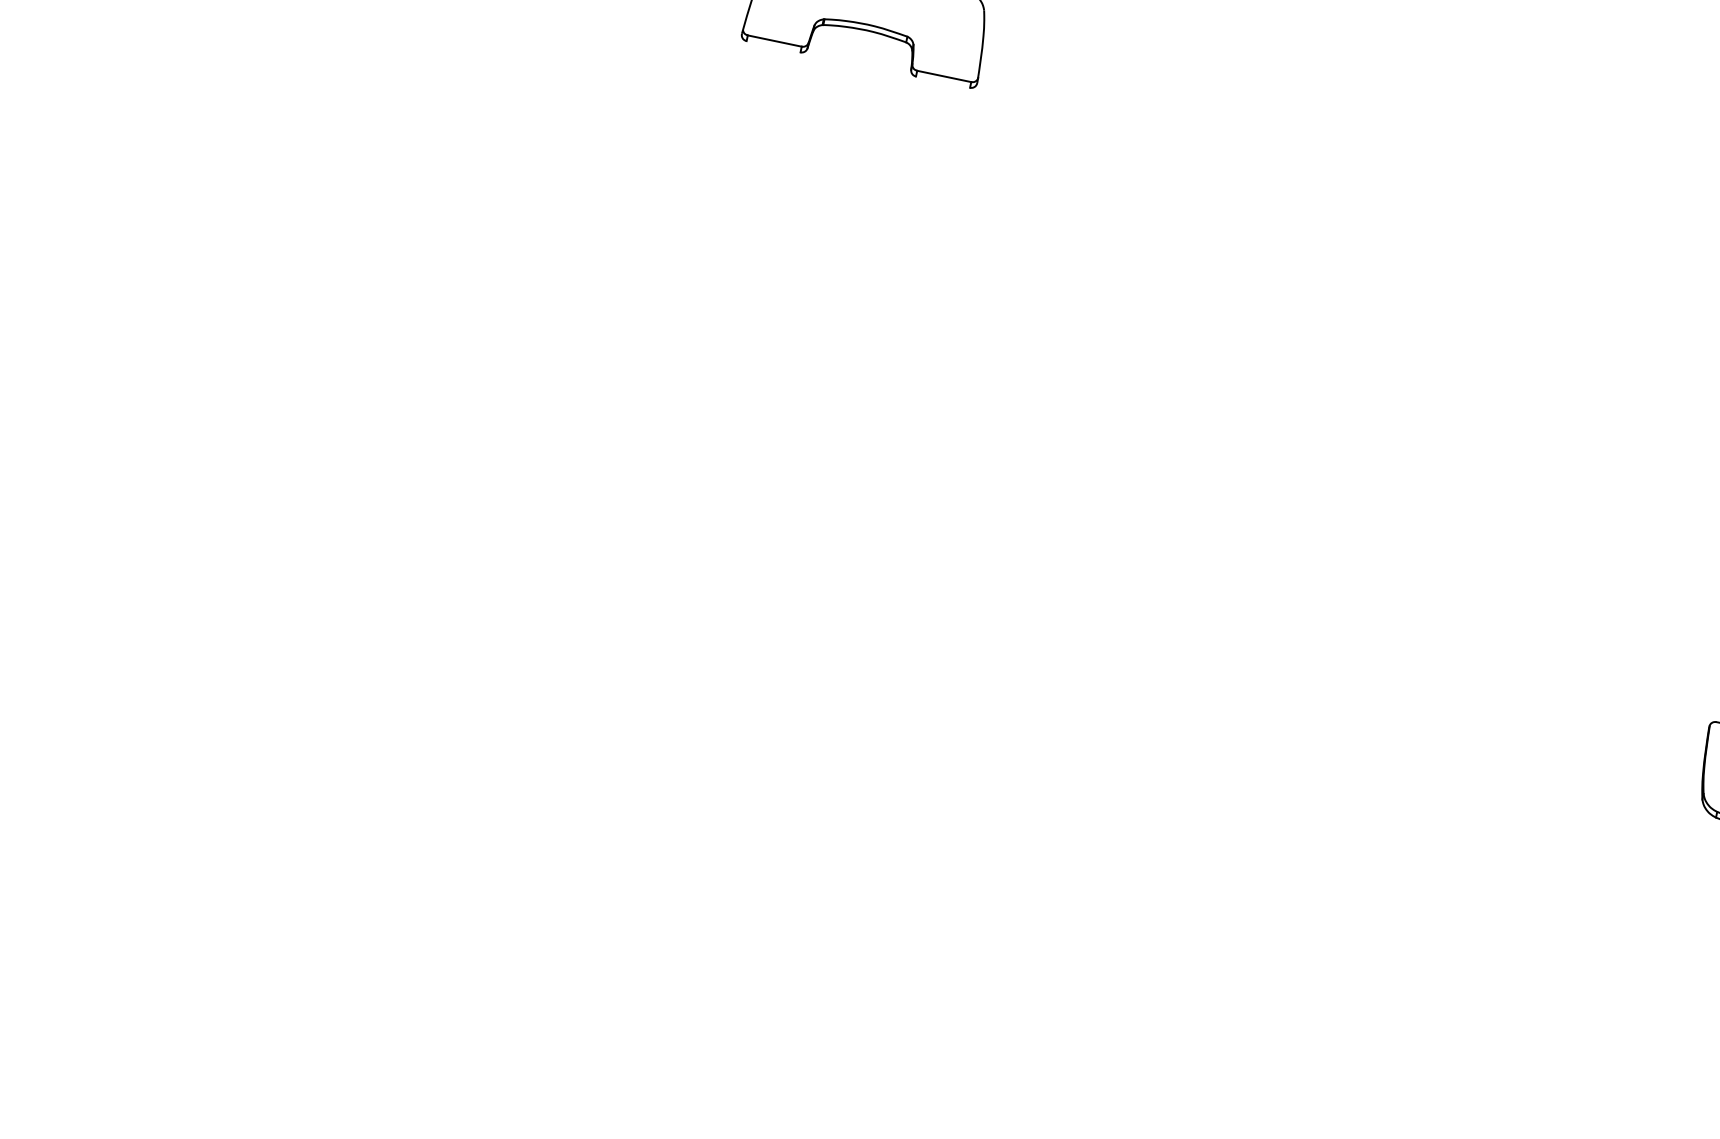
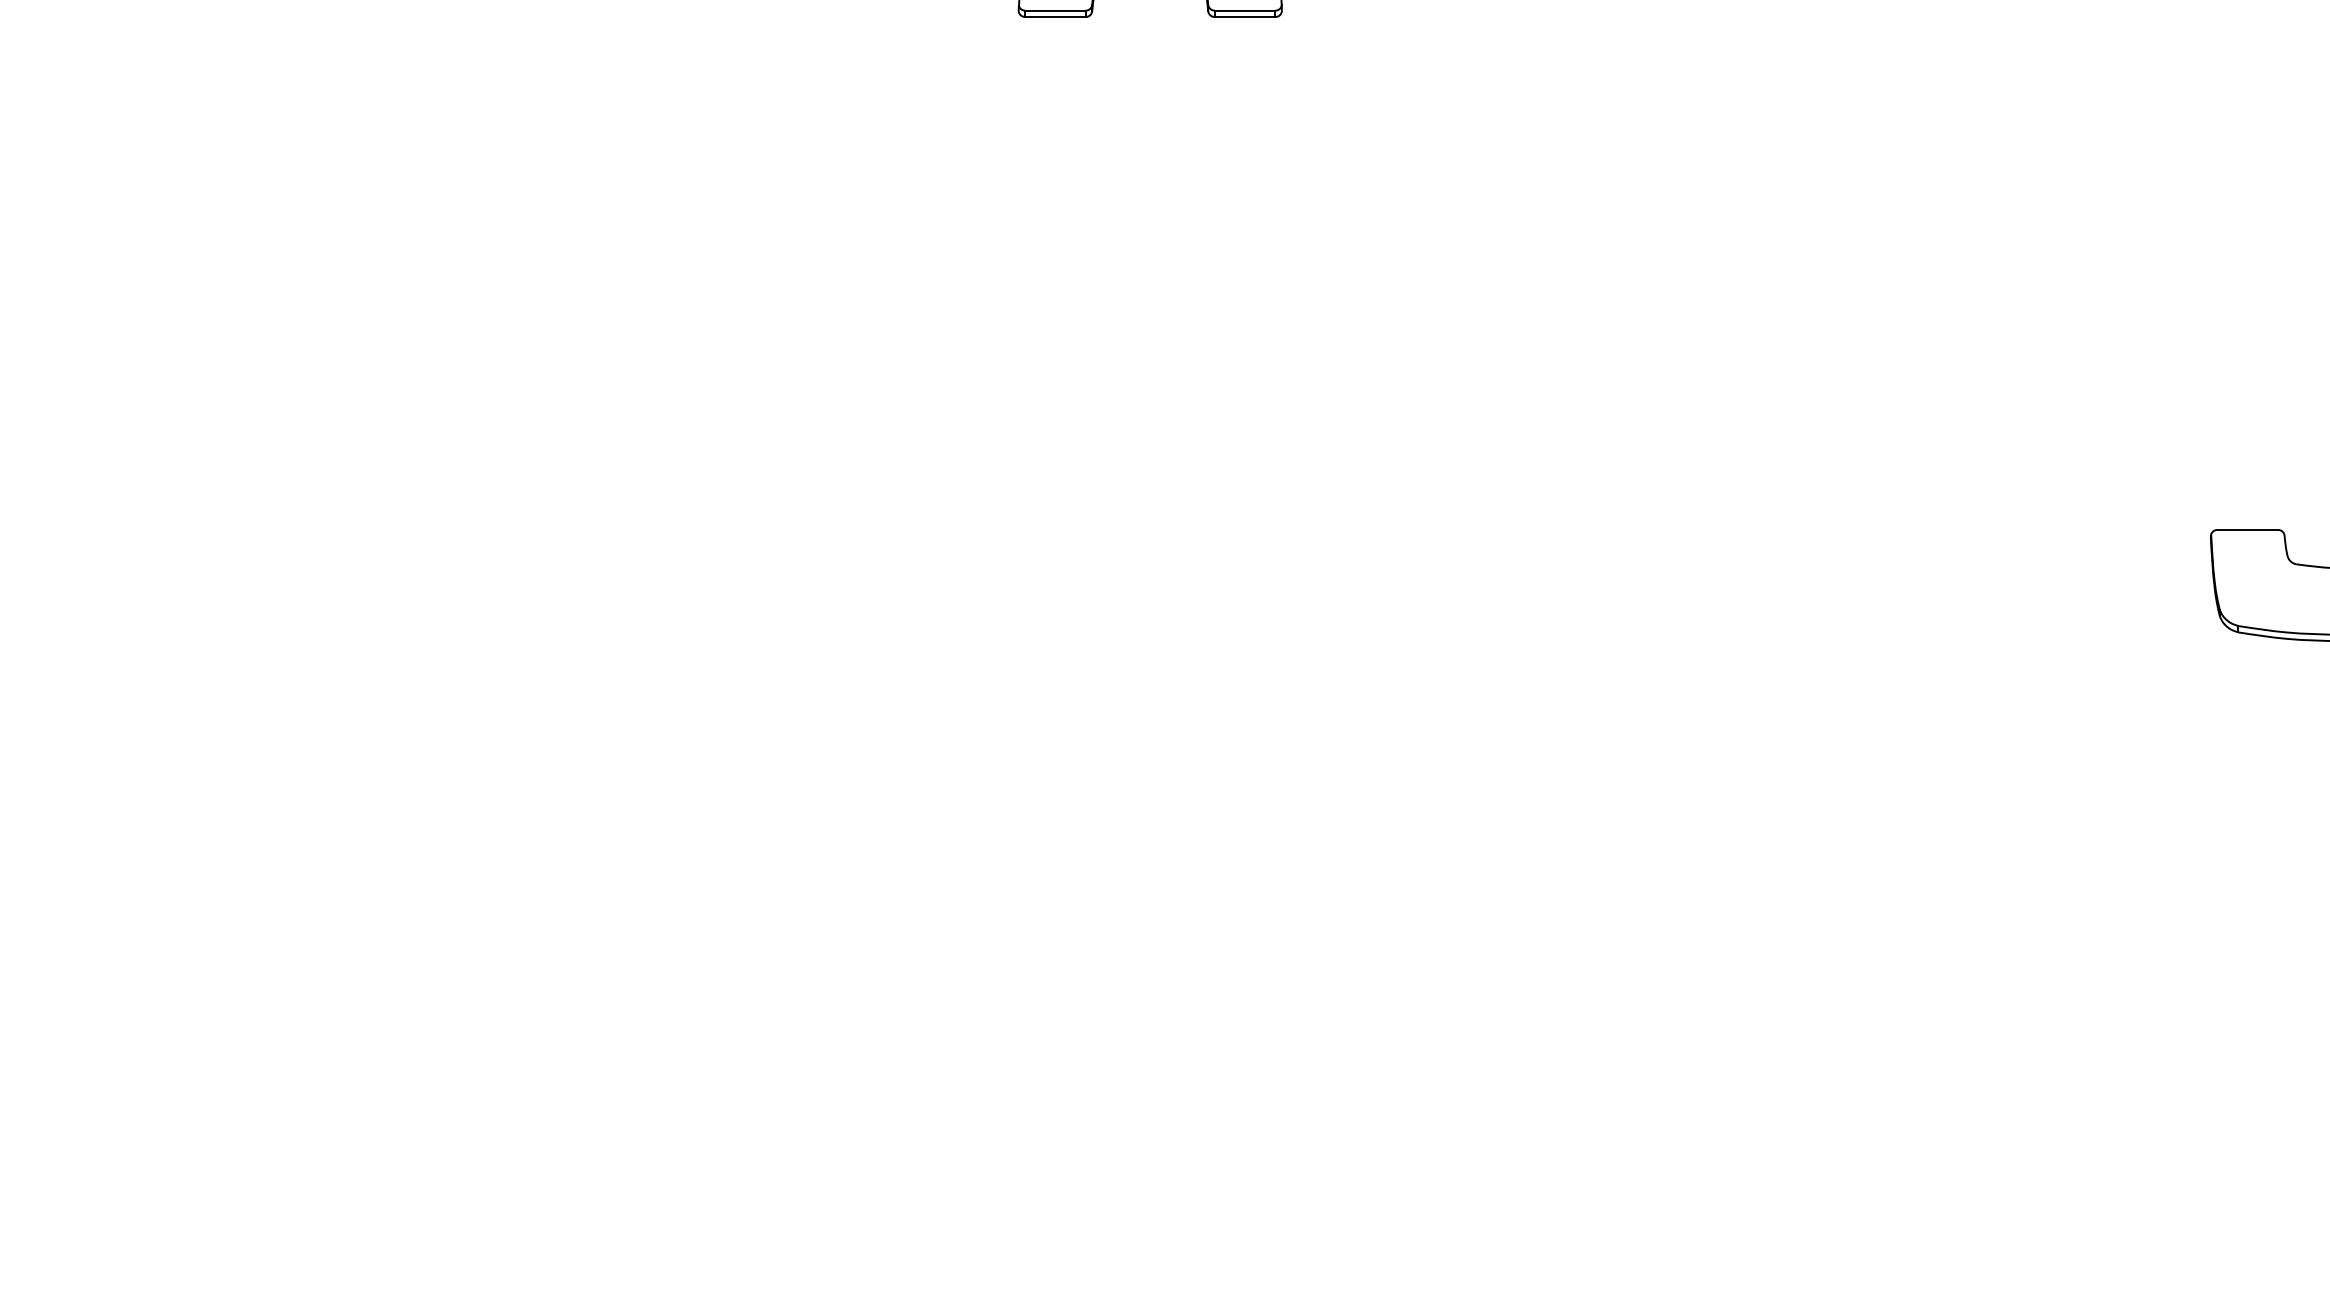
line: (773, 47) -> (1055, 17), added
line: (942, 82) -> (1244, 17), added

